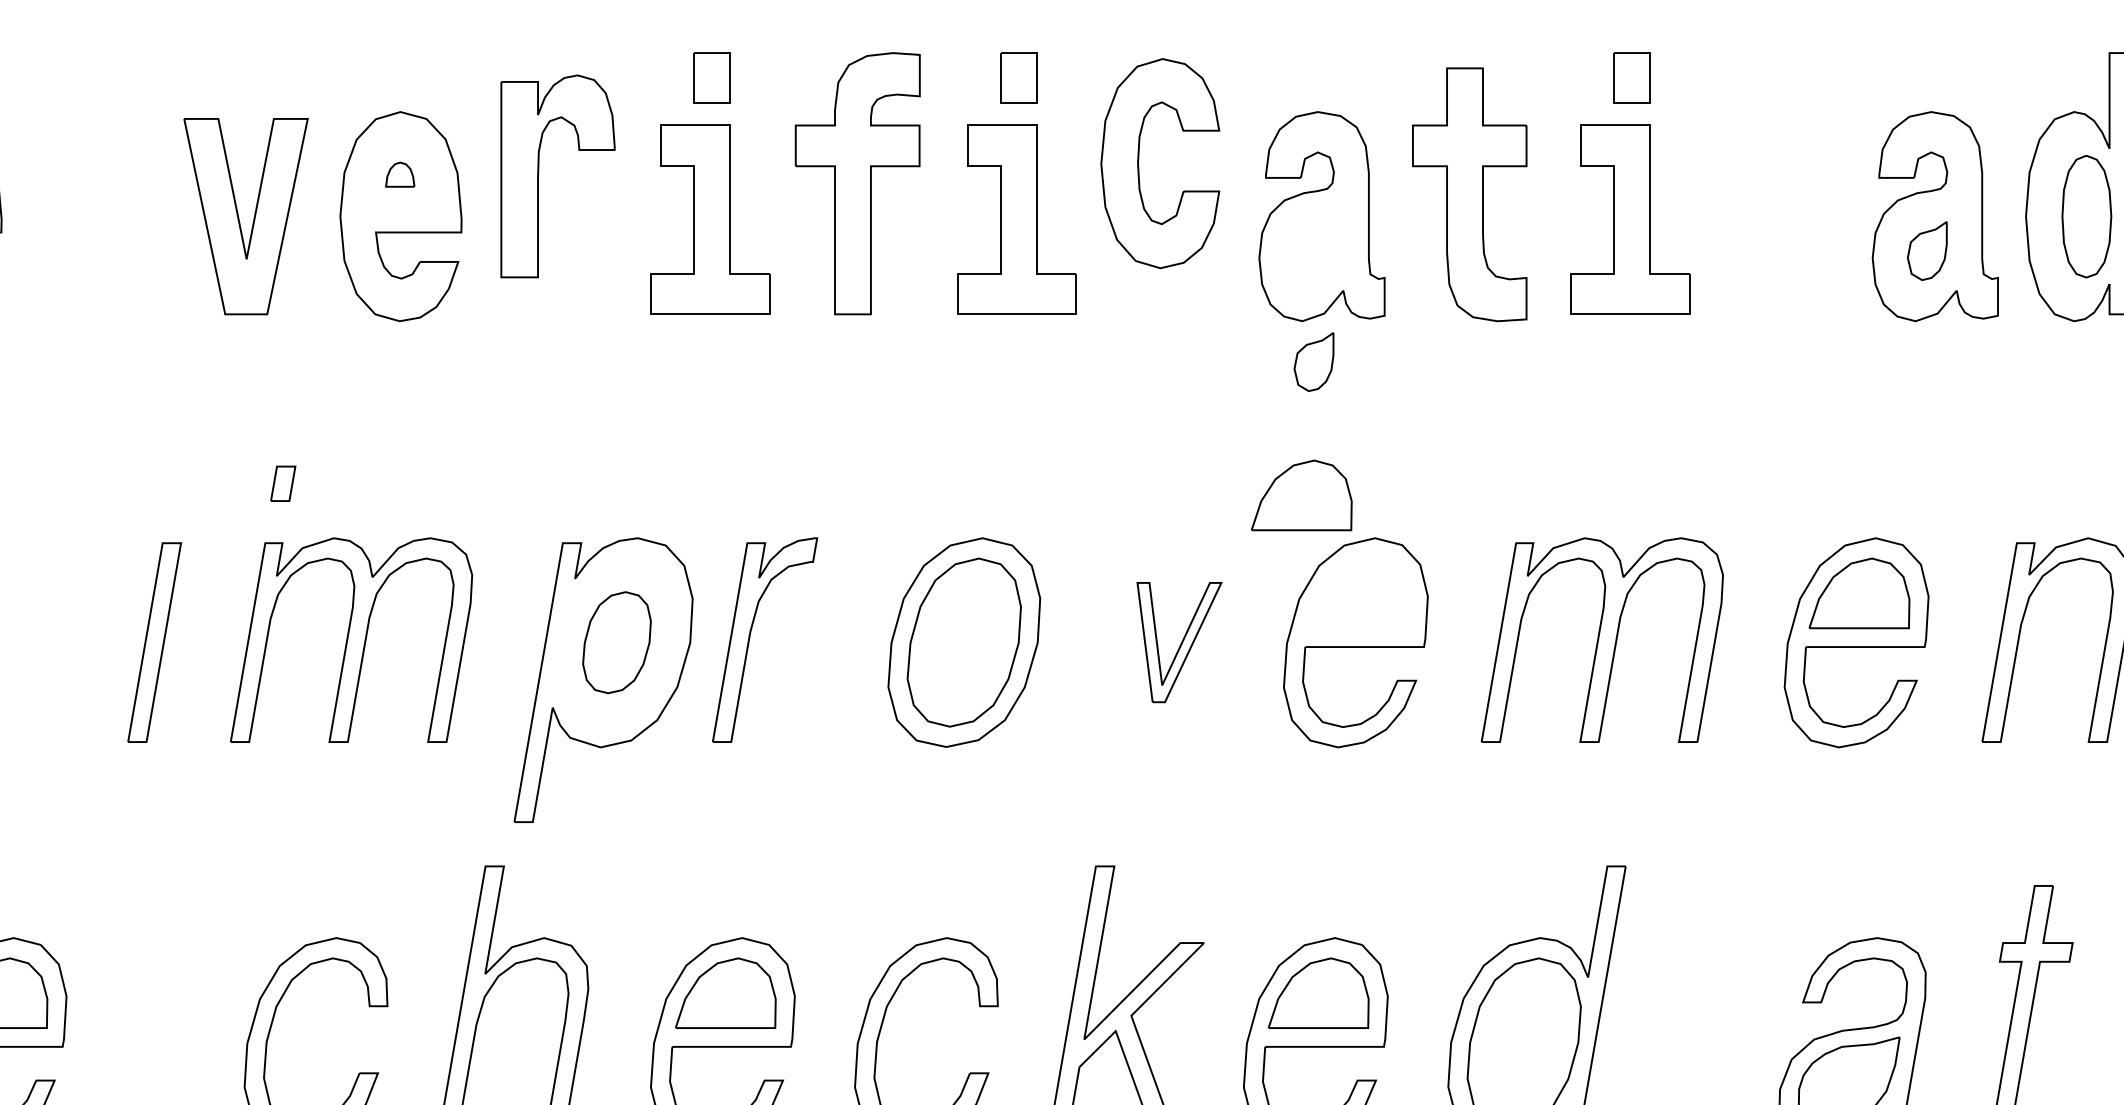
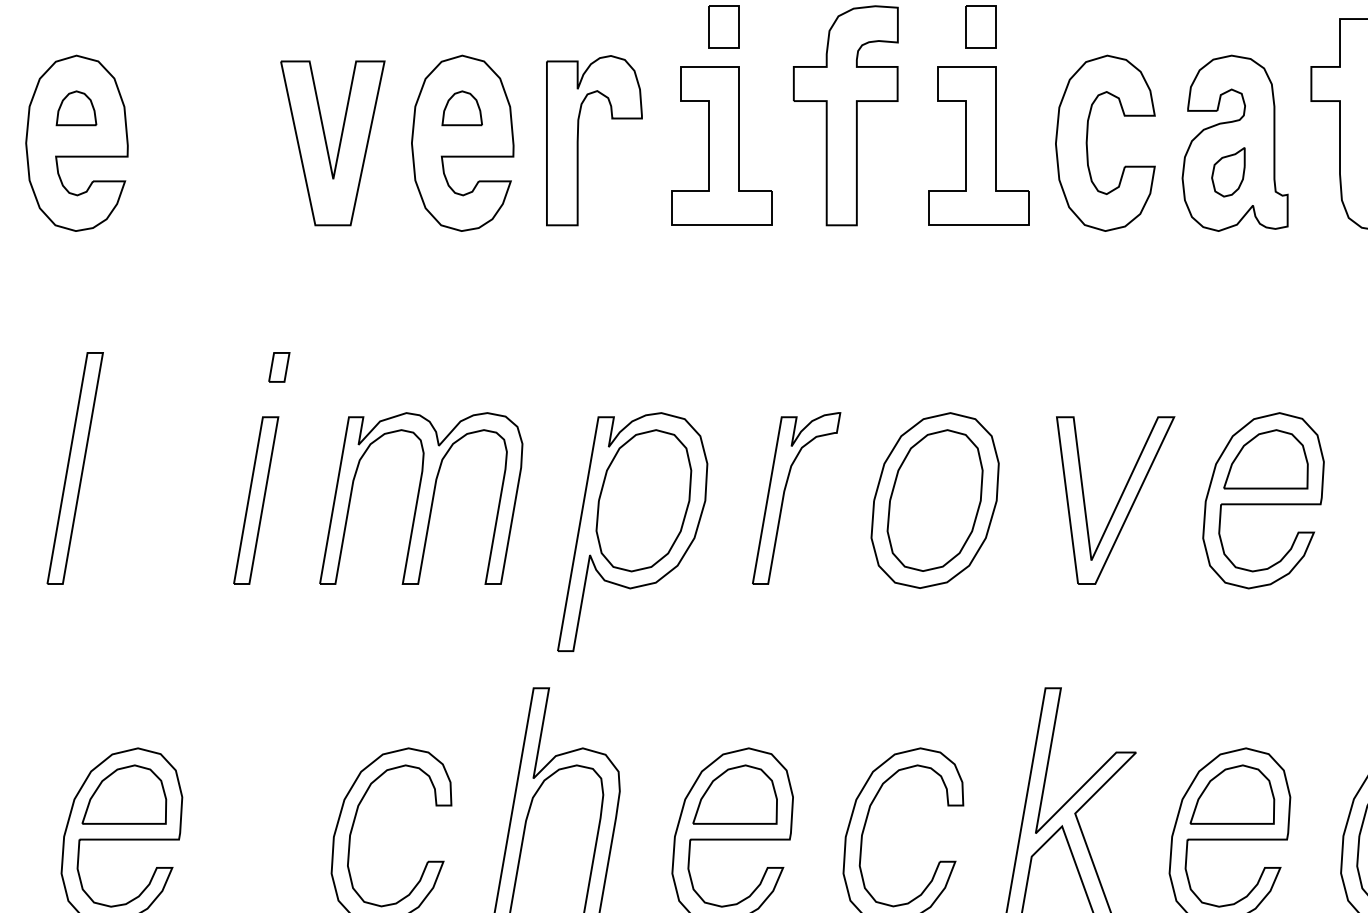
part: (1139, 166) -> (1087, 145), moved
part: (539, 173) -> (578, 138), moved
part: (399, 174) -> (461, 108), size x1.67
part: (1313, 361) -> (1227, 171), moved
part: (283, 483) -> (279, 367), moved
part: (1301, 495) -> (1265, 459), moved
part: (750, 638) -> (784, 497), moved
part: (616, 642) -> (643, 500), size x1.67
part: (1179, 642) -> (1115, 500), size x1.67

